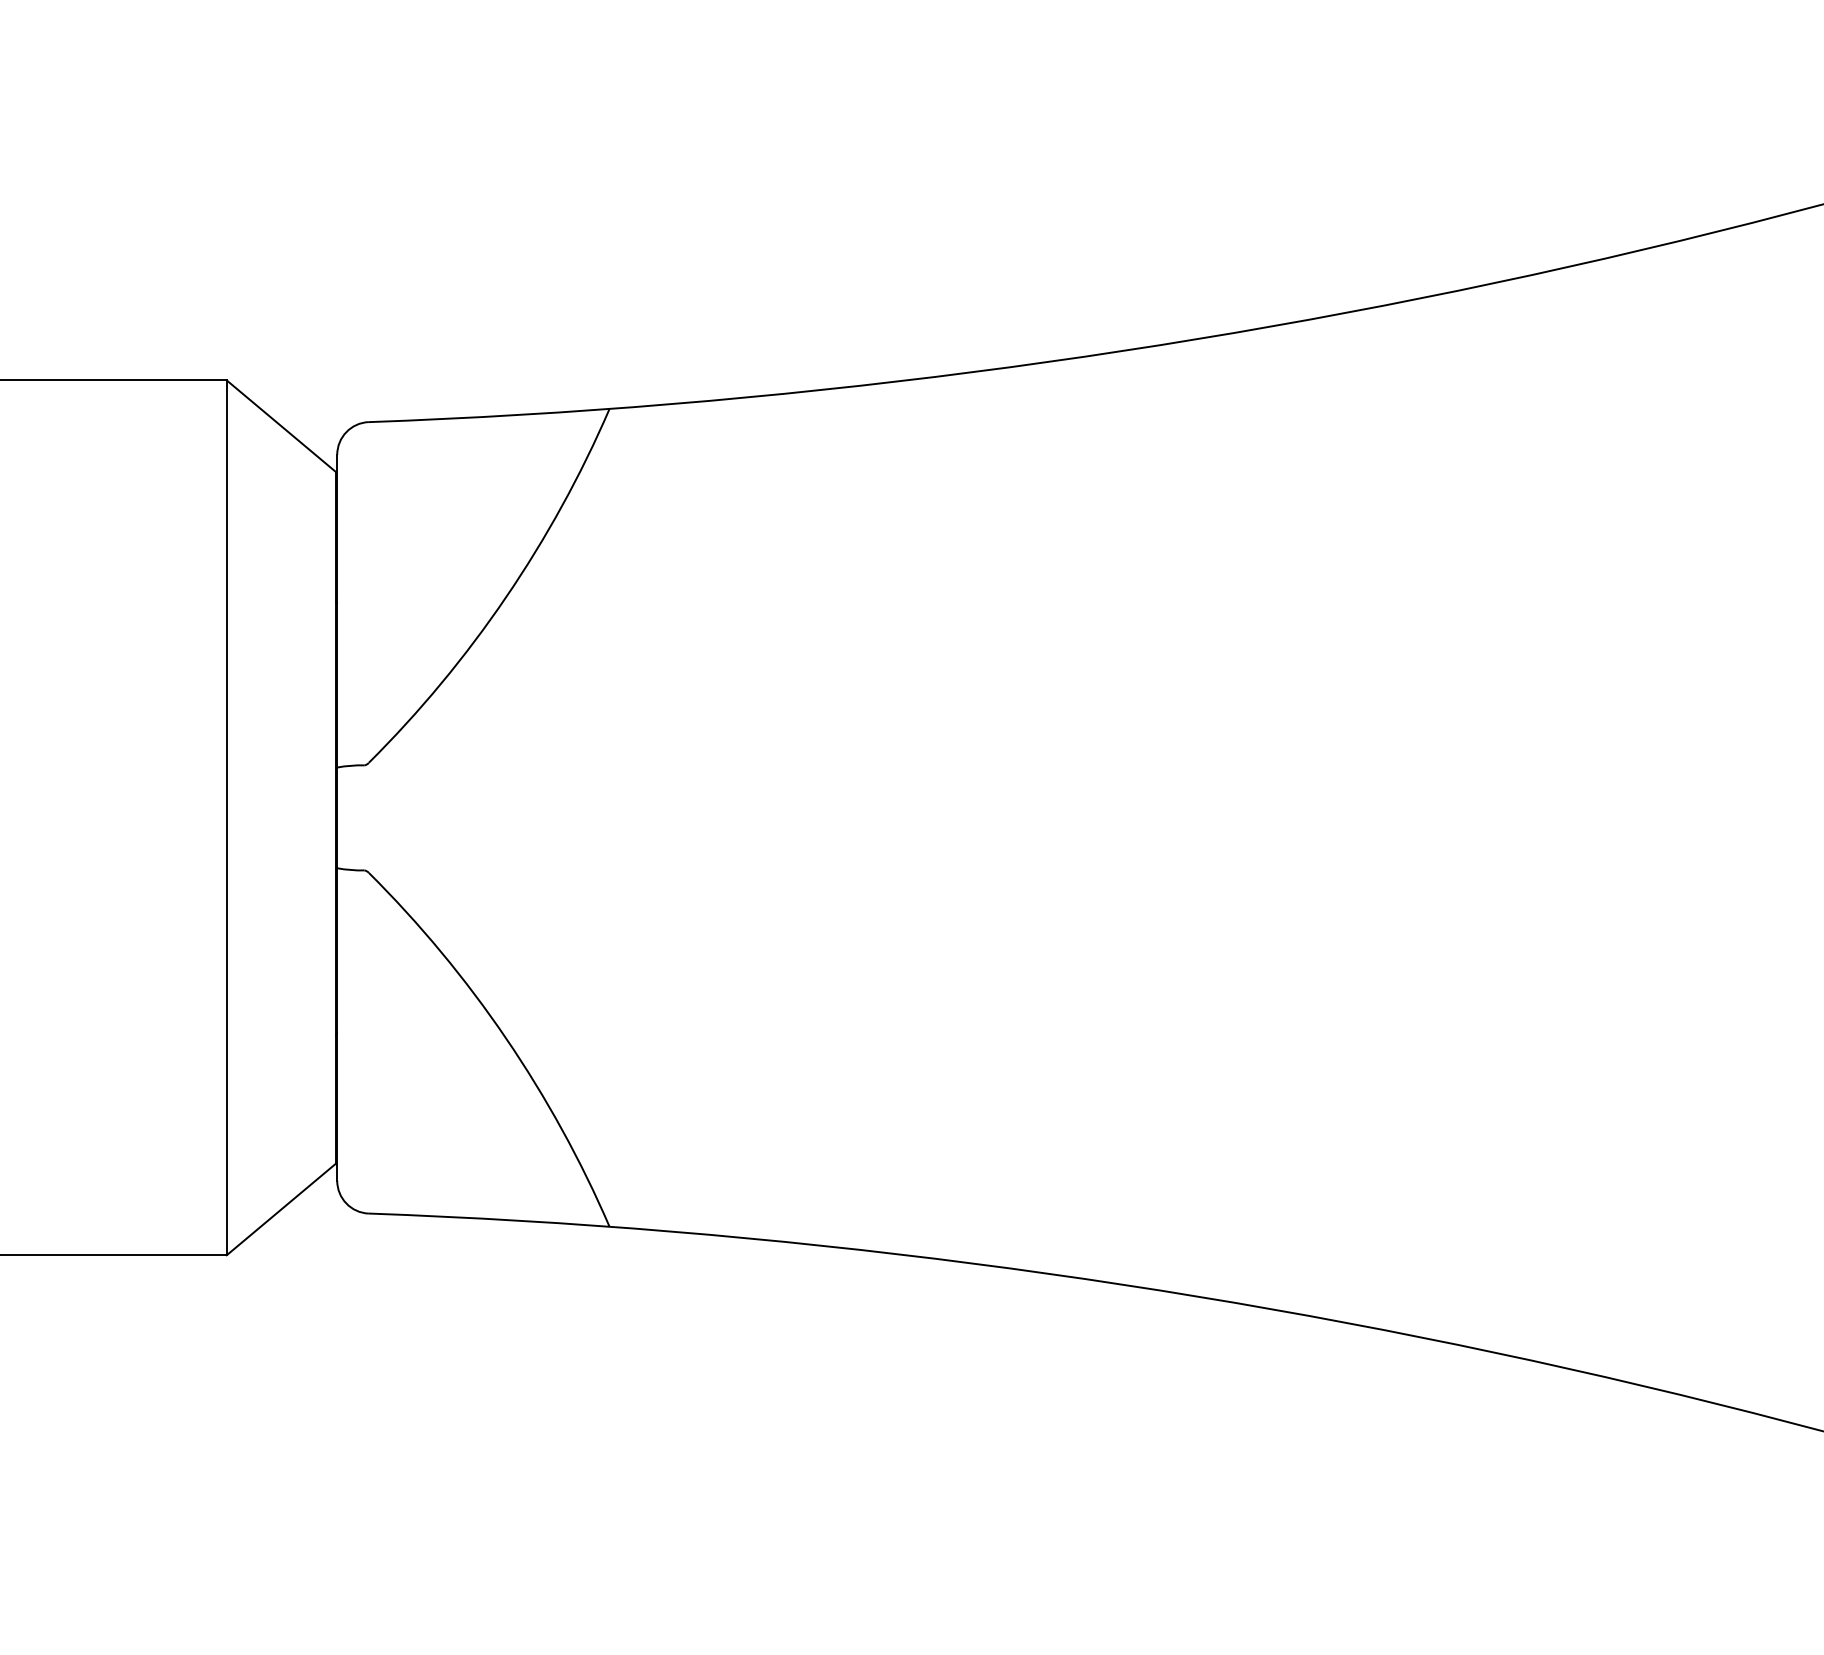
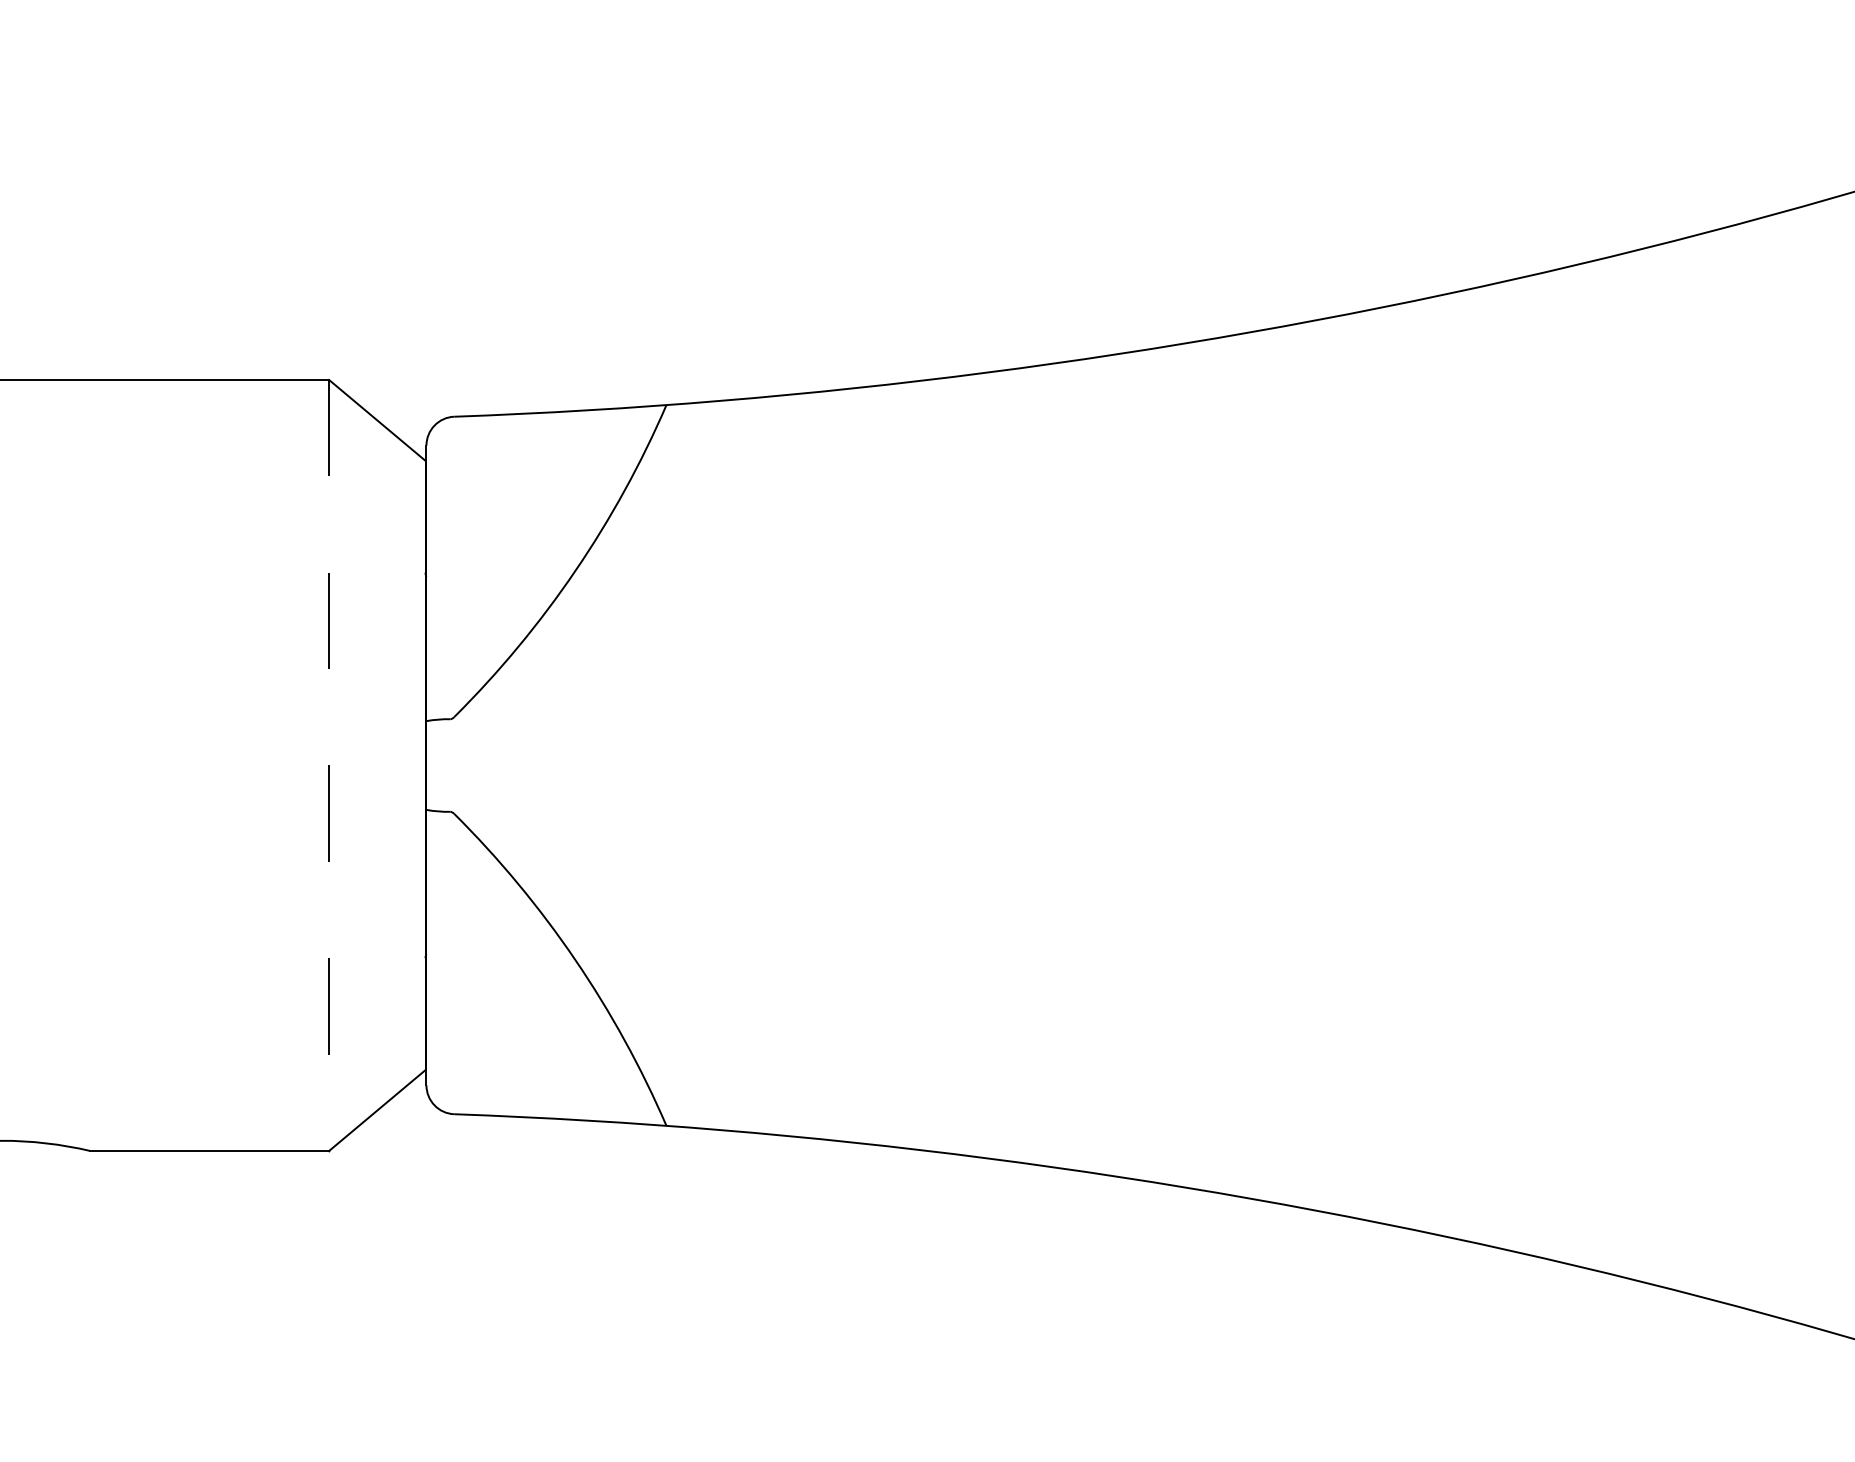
line: (227, 817) -> (329, 765), solid -> dashed

